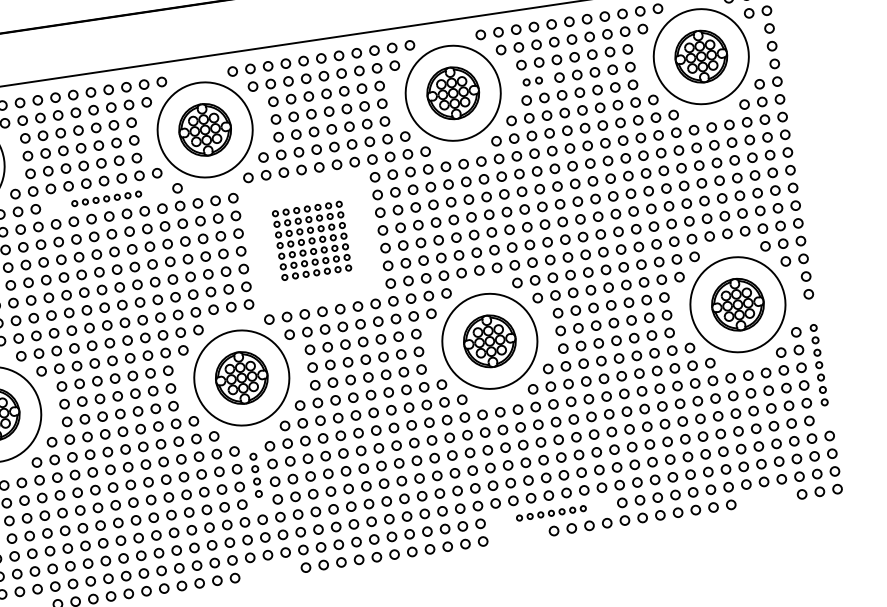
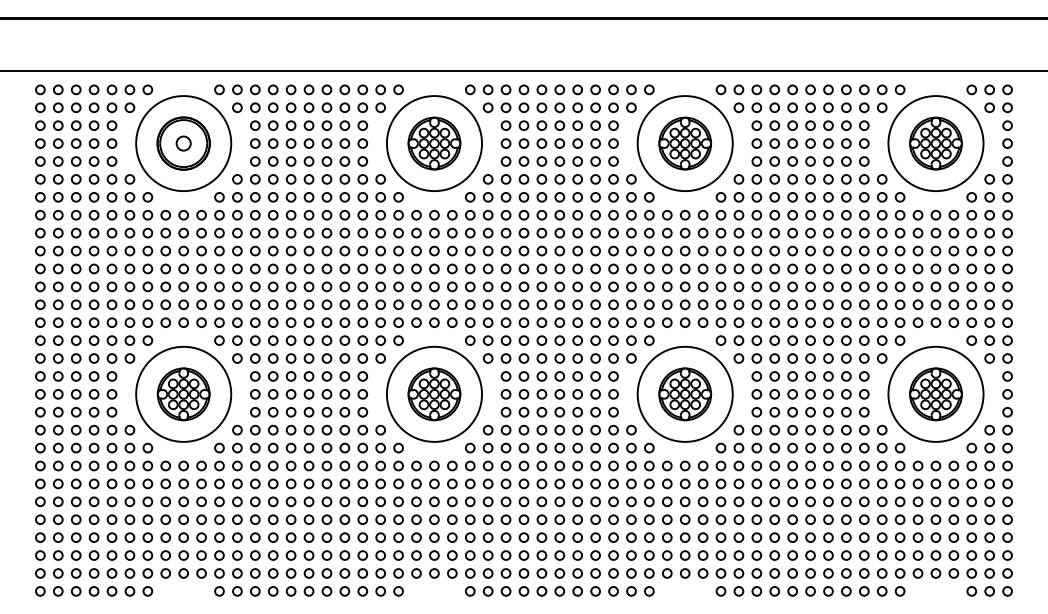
part: (532, 81) -> (765, 143), size x1.43
part: (106, 199) -> (326, 197), size x1.67
part: (311, 240) -> (523, 268), size x1.67
part: (819, 364) -> (1007, 465), size x1.43
part: (256, 475) -> (434, 492), size x1.43
part: (550, 513) -> (720, 573), size x1.67

